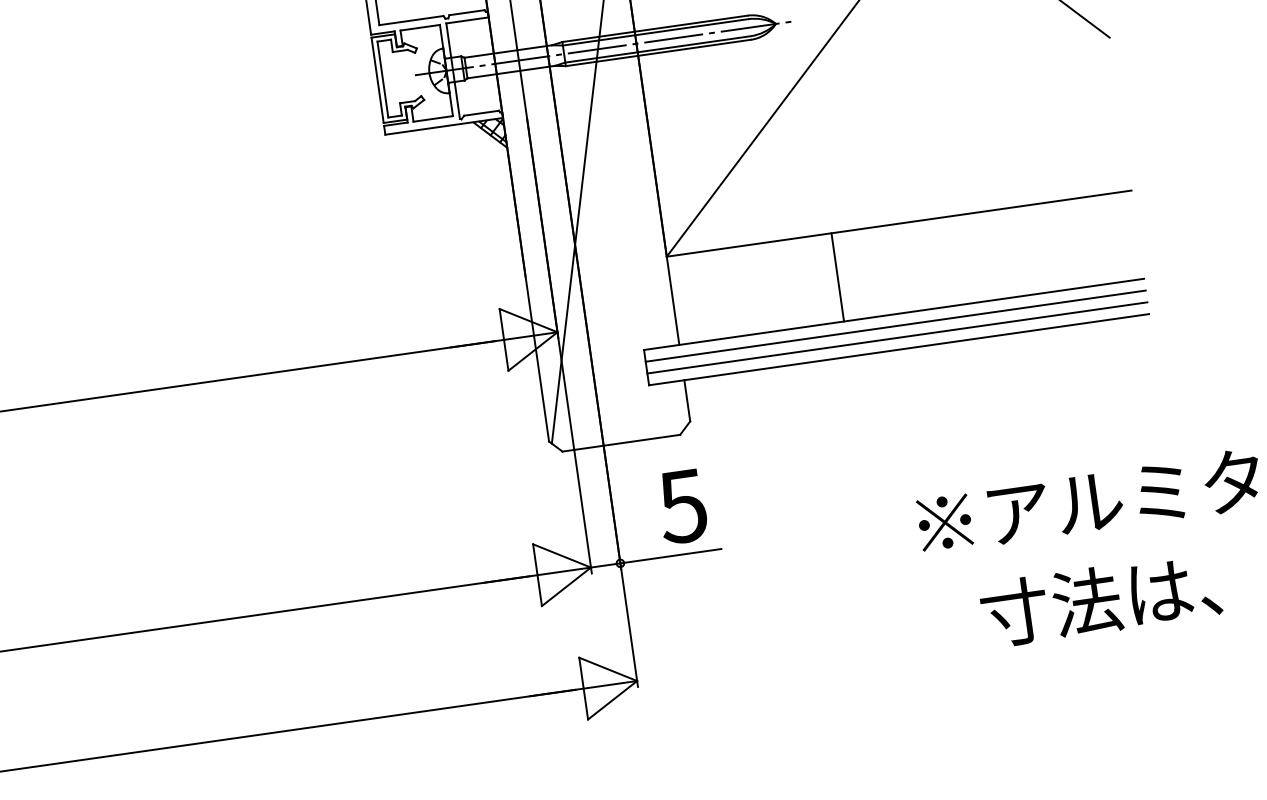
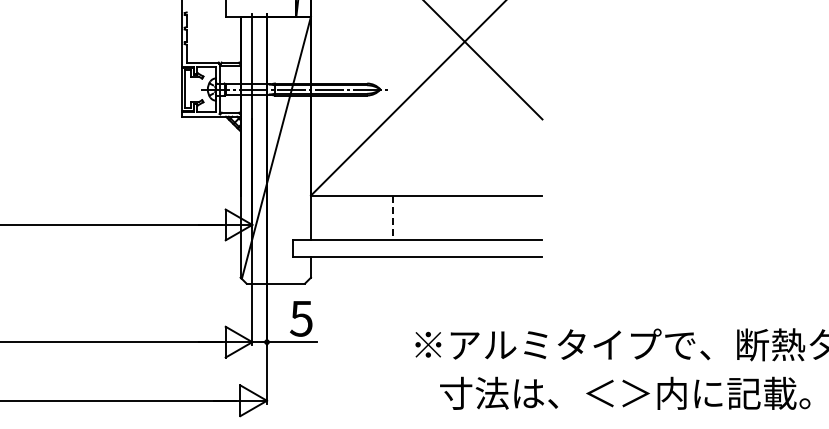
line: (838, 277) -> (393, 217), solid -> dashed
line: (894, 326) -> (417, 245), removed
line: (896, 338) -> (417, 251), removed

